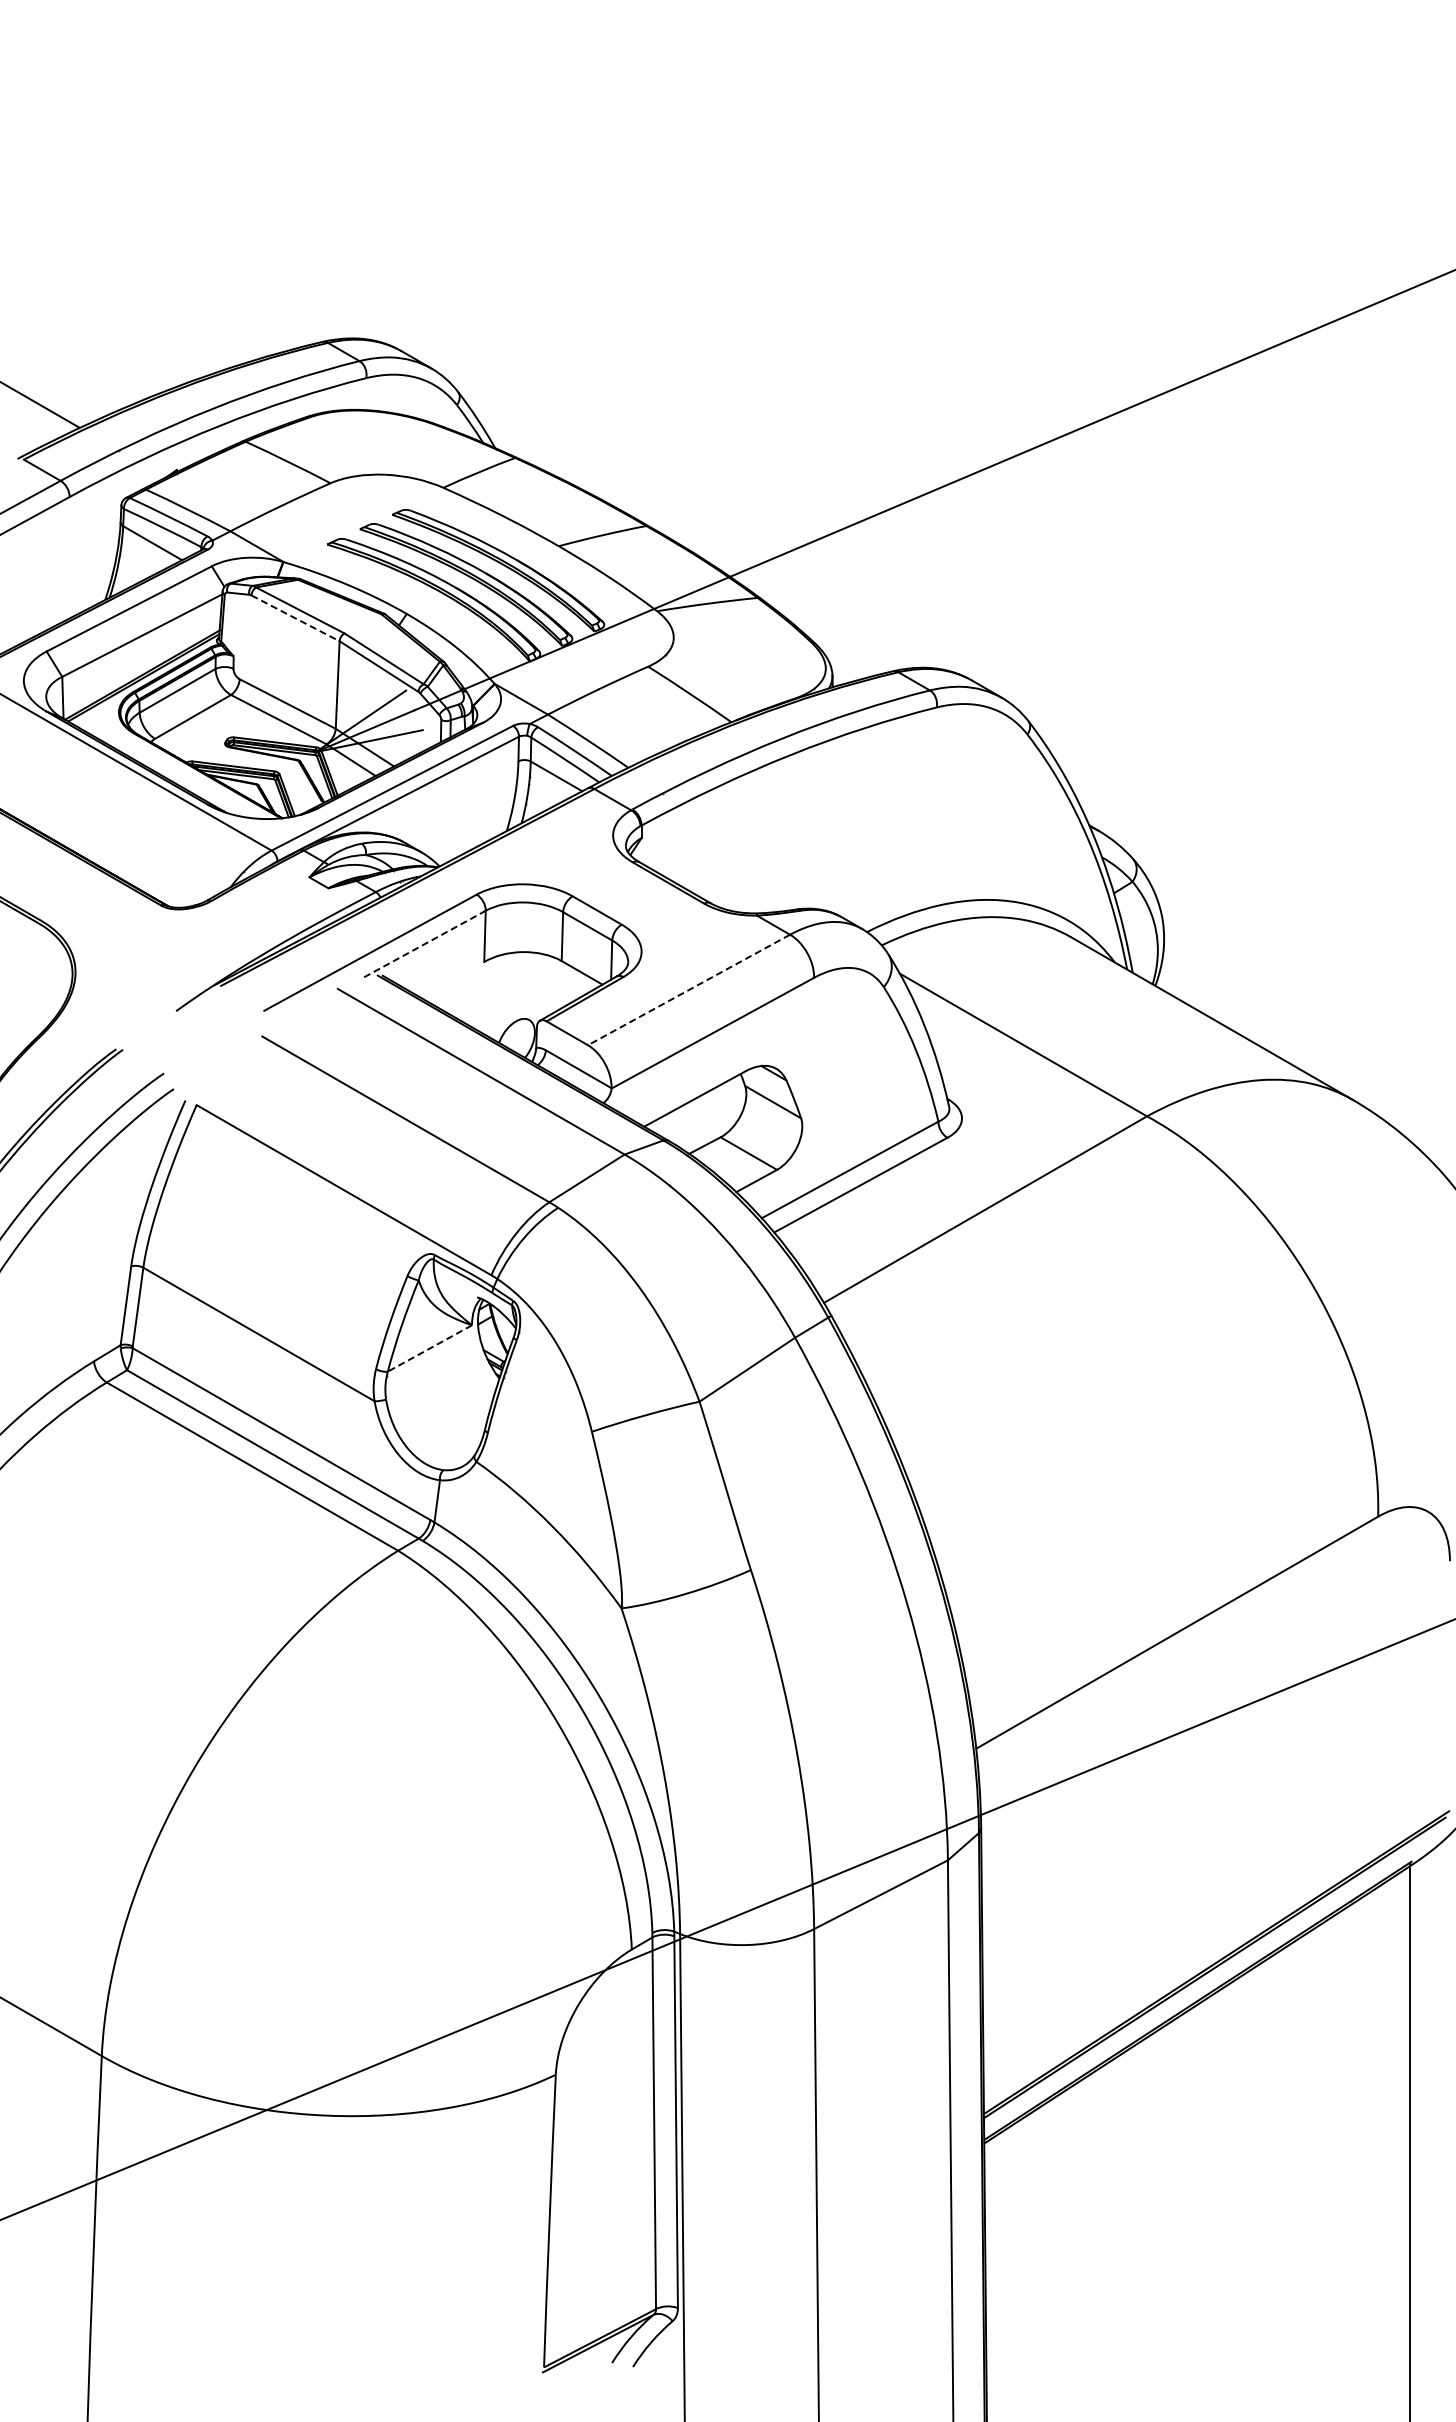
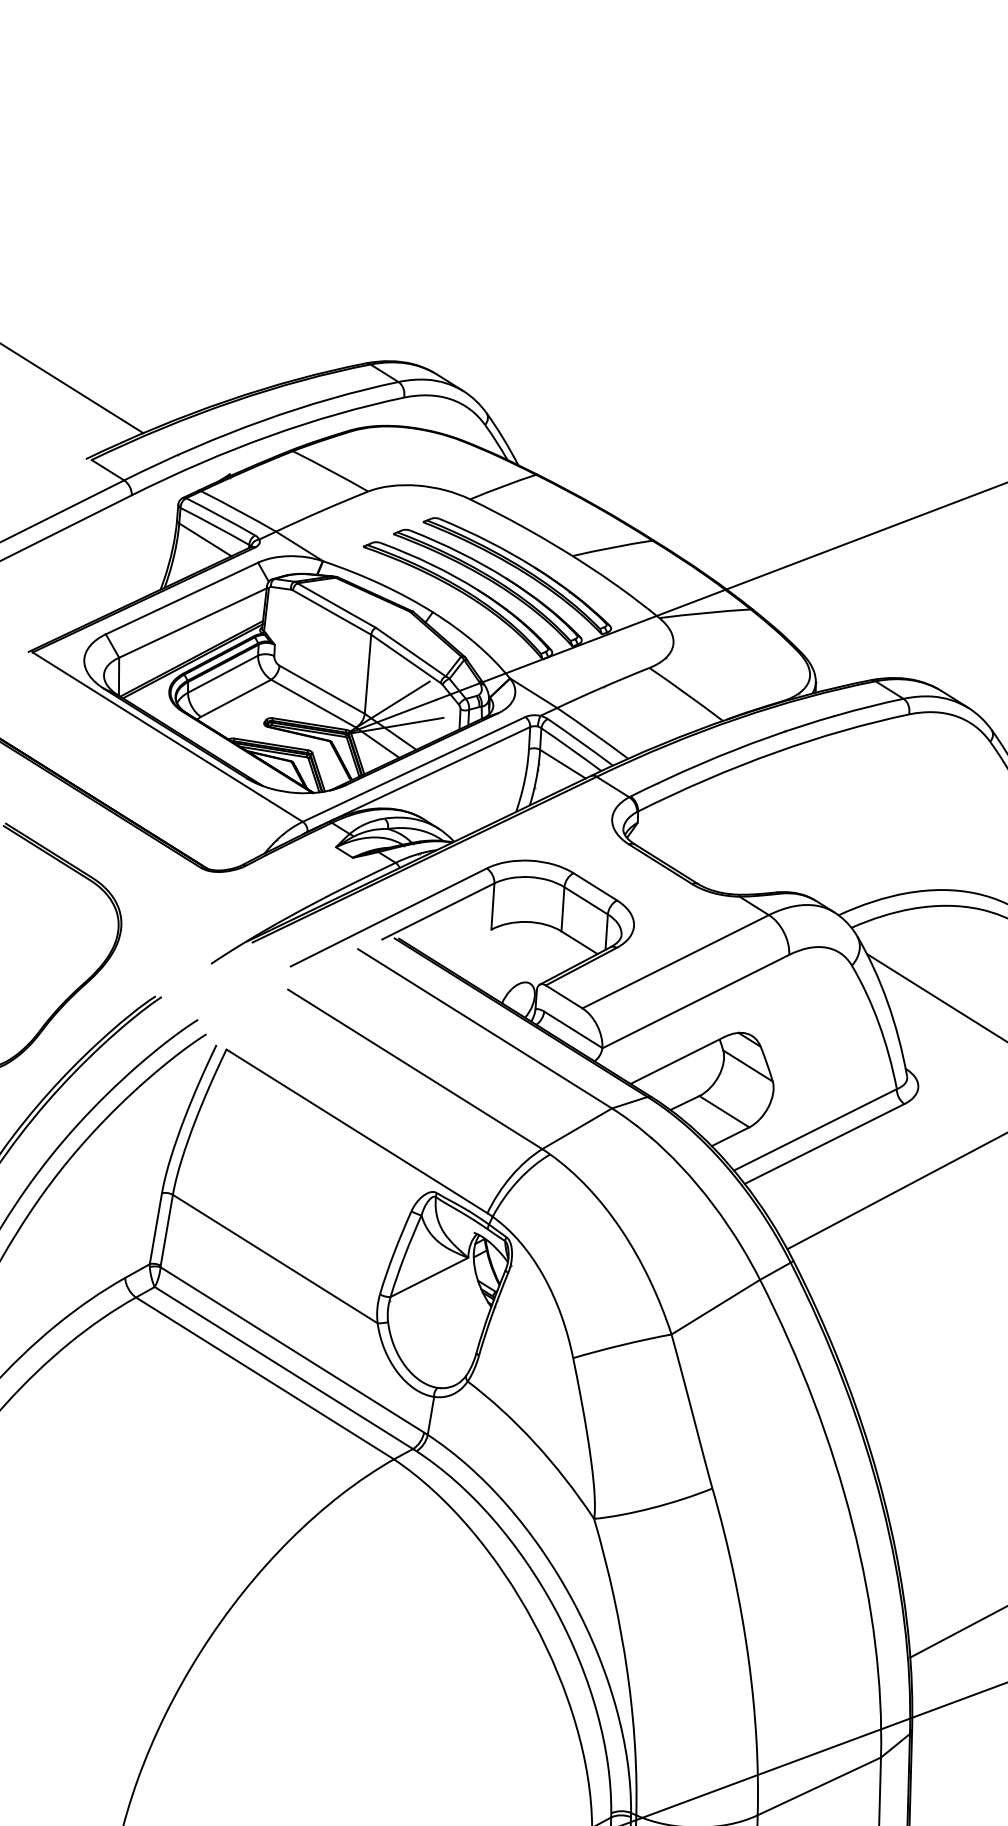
line: (295, 618) -> (332, 612), dashed -> solid
line: (425, 943) -> (438, 910), dashed -> solid
line: (688, 990) -> (675, 962), dashed -> solid
line: (429, 1348) -> (429, 1277), dashed -> solid

